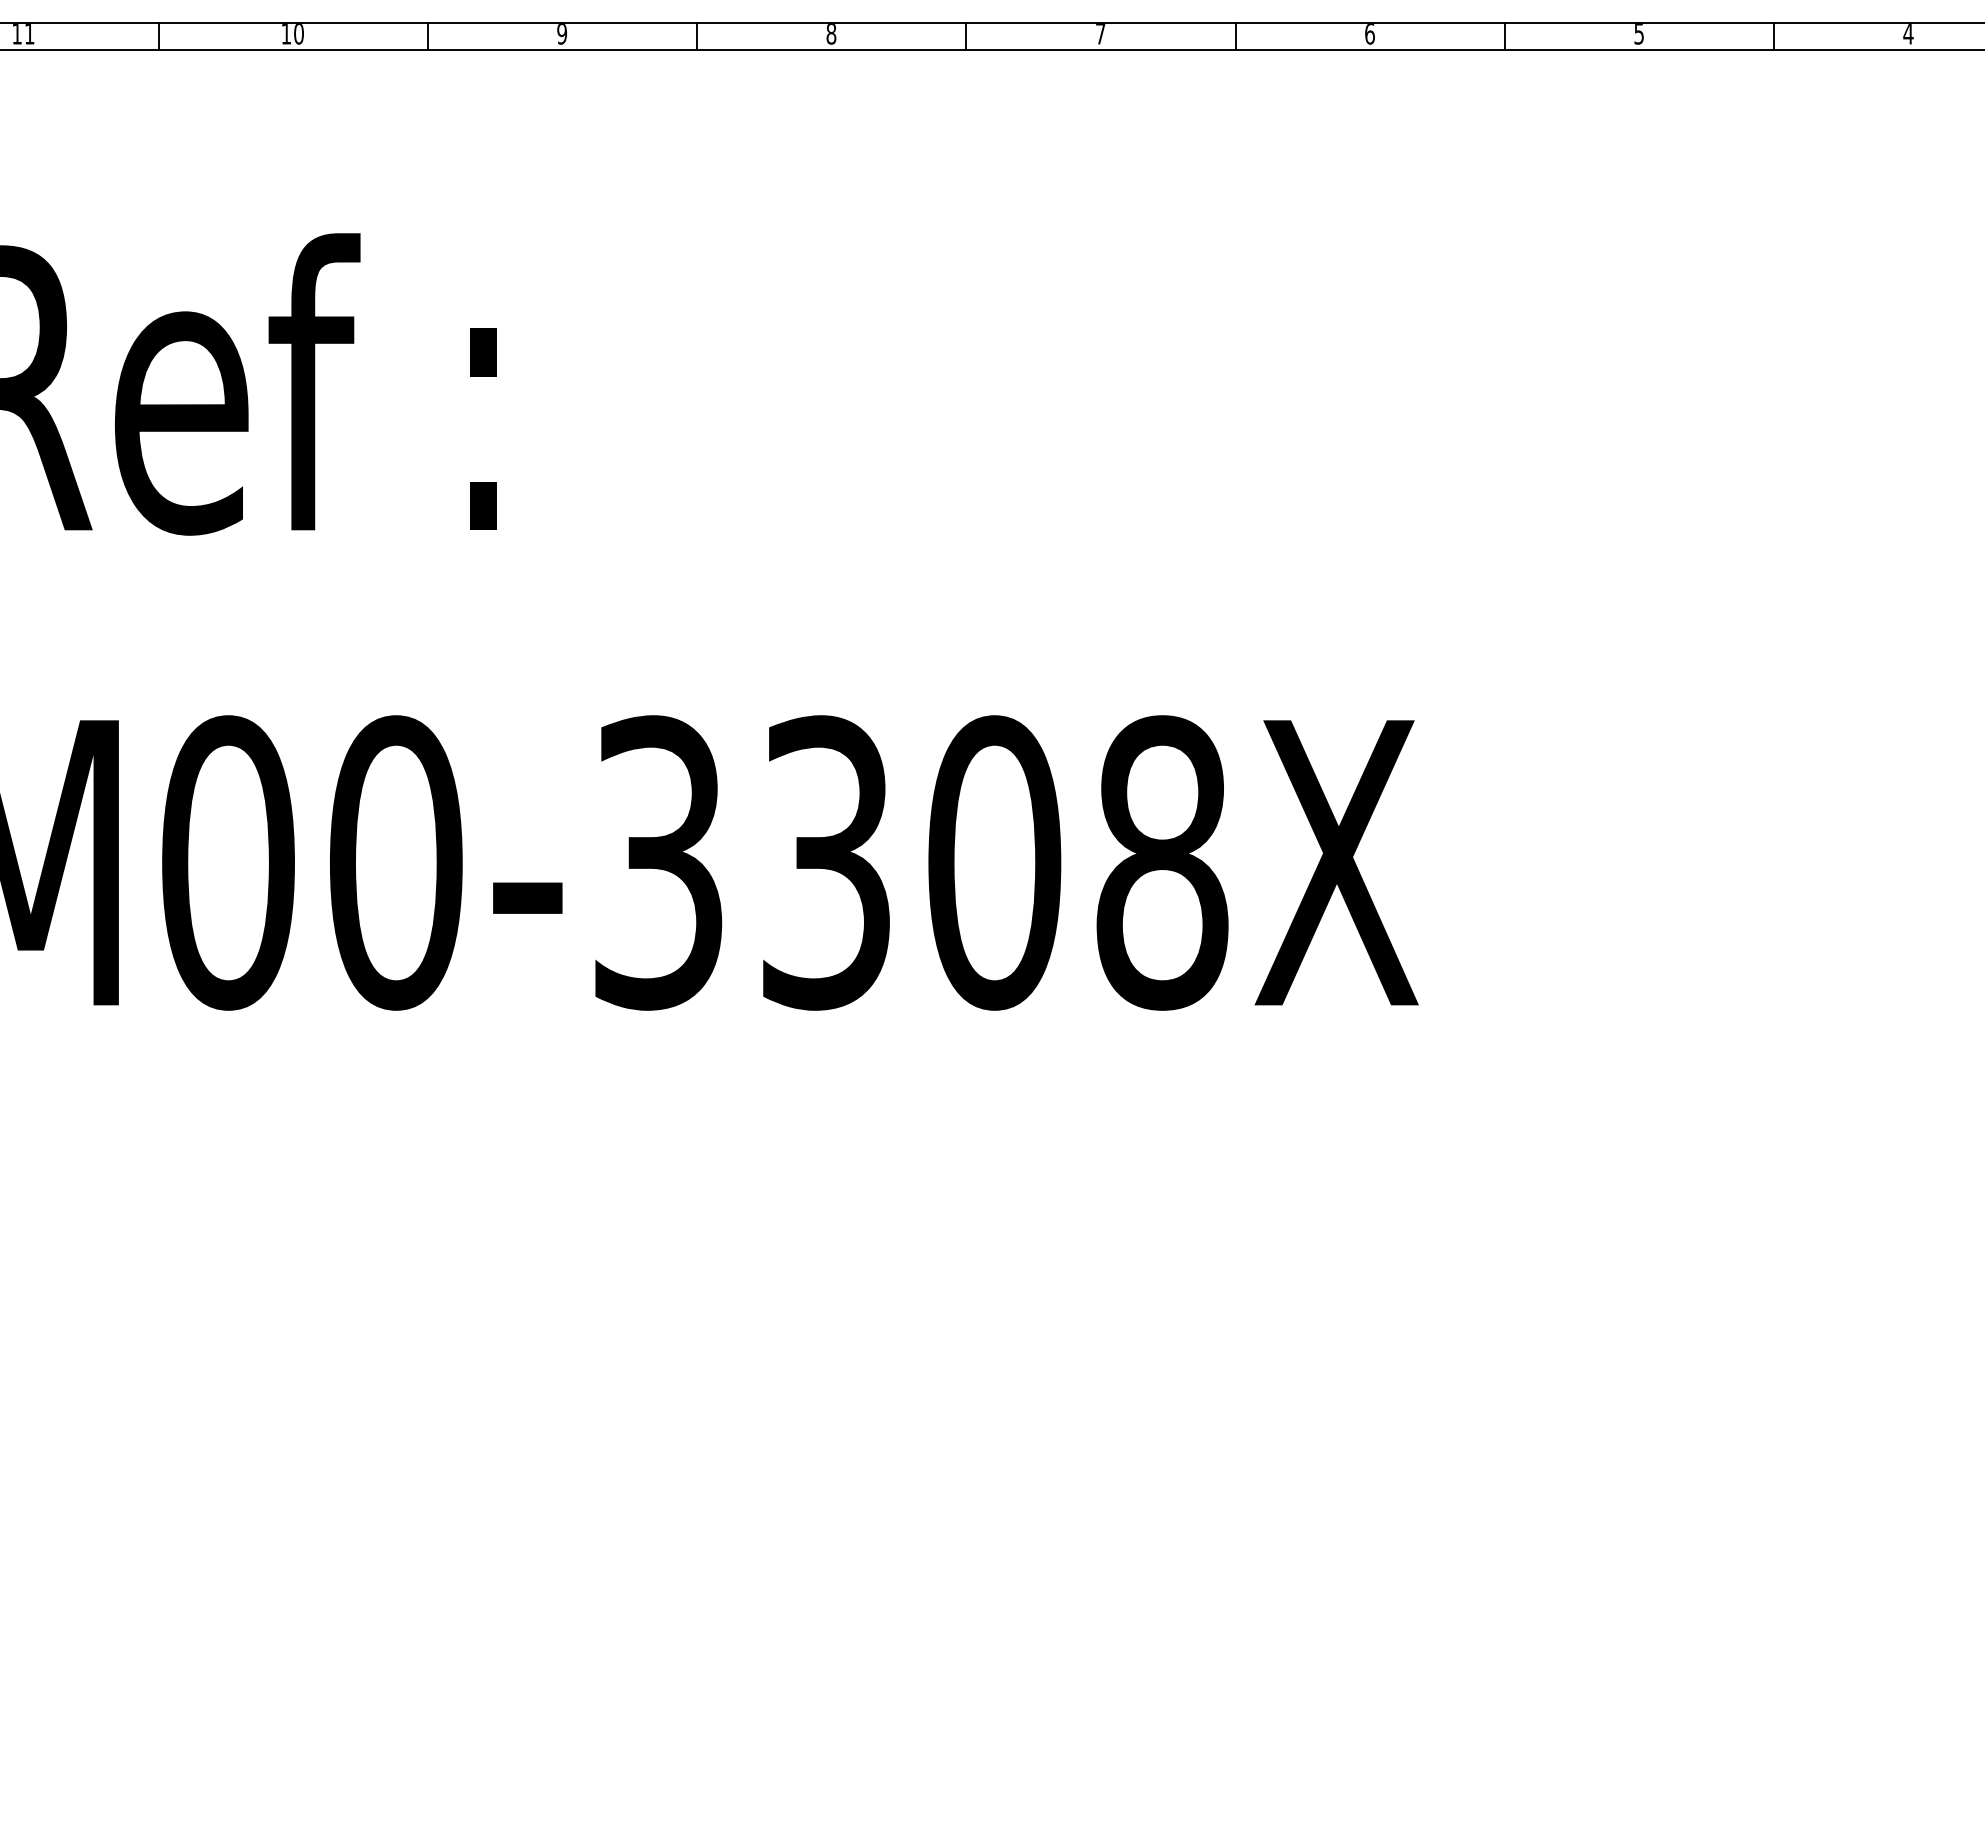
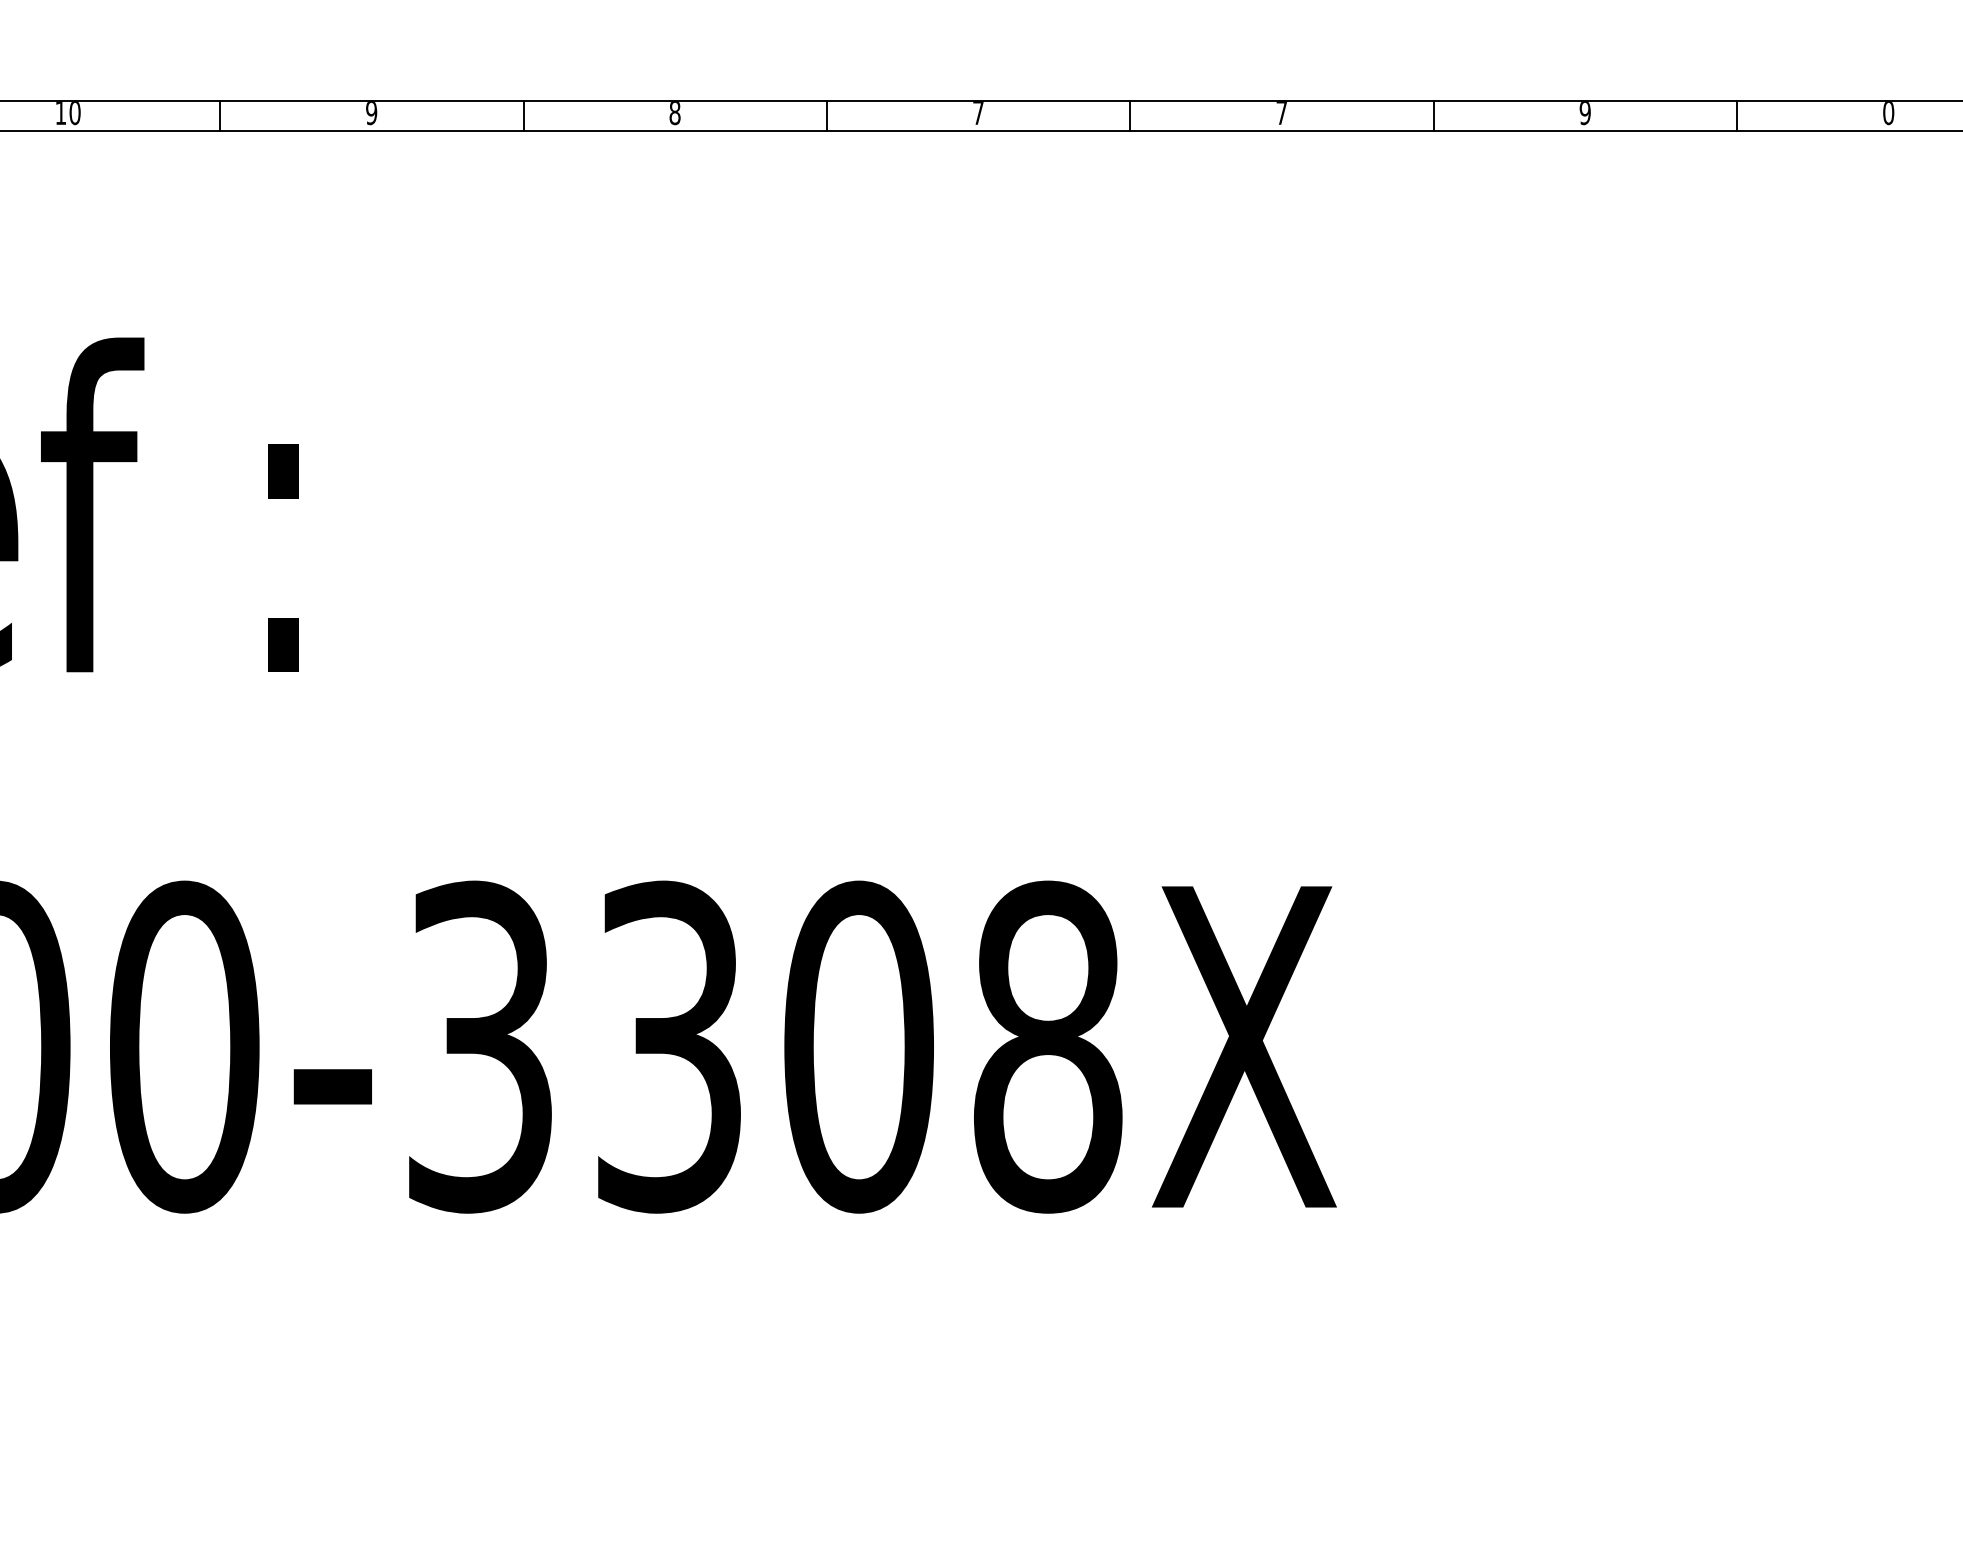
text: (1369, 34) -> (1281, 113), 6 -> 7
text: (1639, 34) -> (1585, 113), 5 -> 9
text: (1908, 34) -> (1888, 113), 4 -> 0

